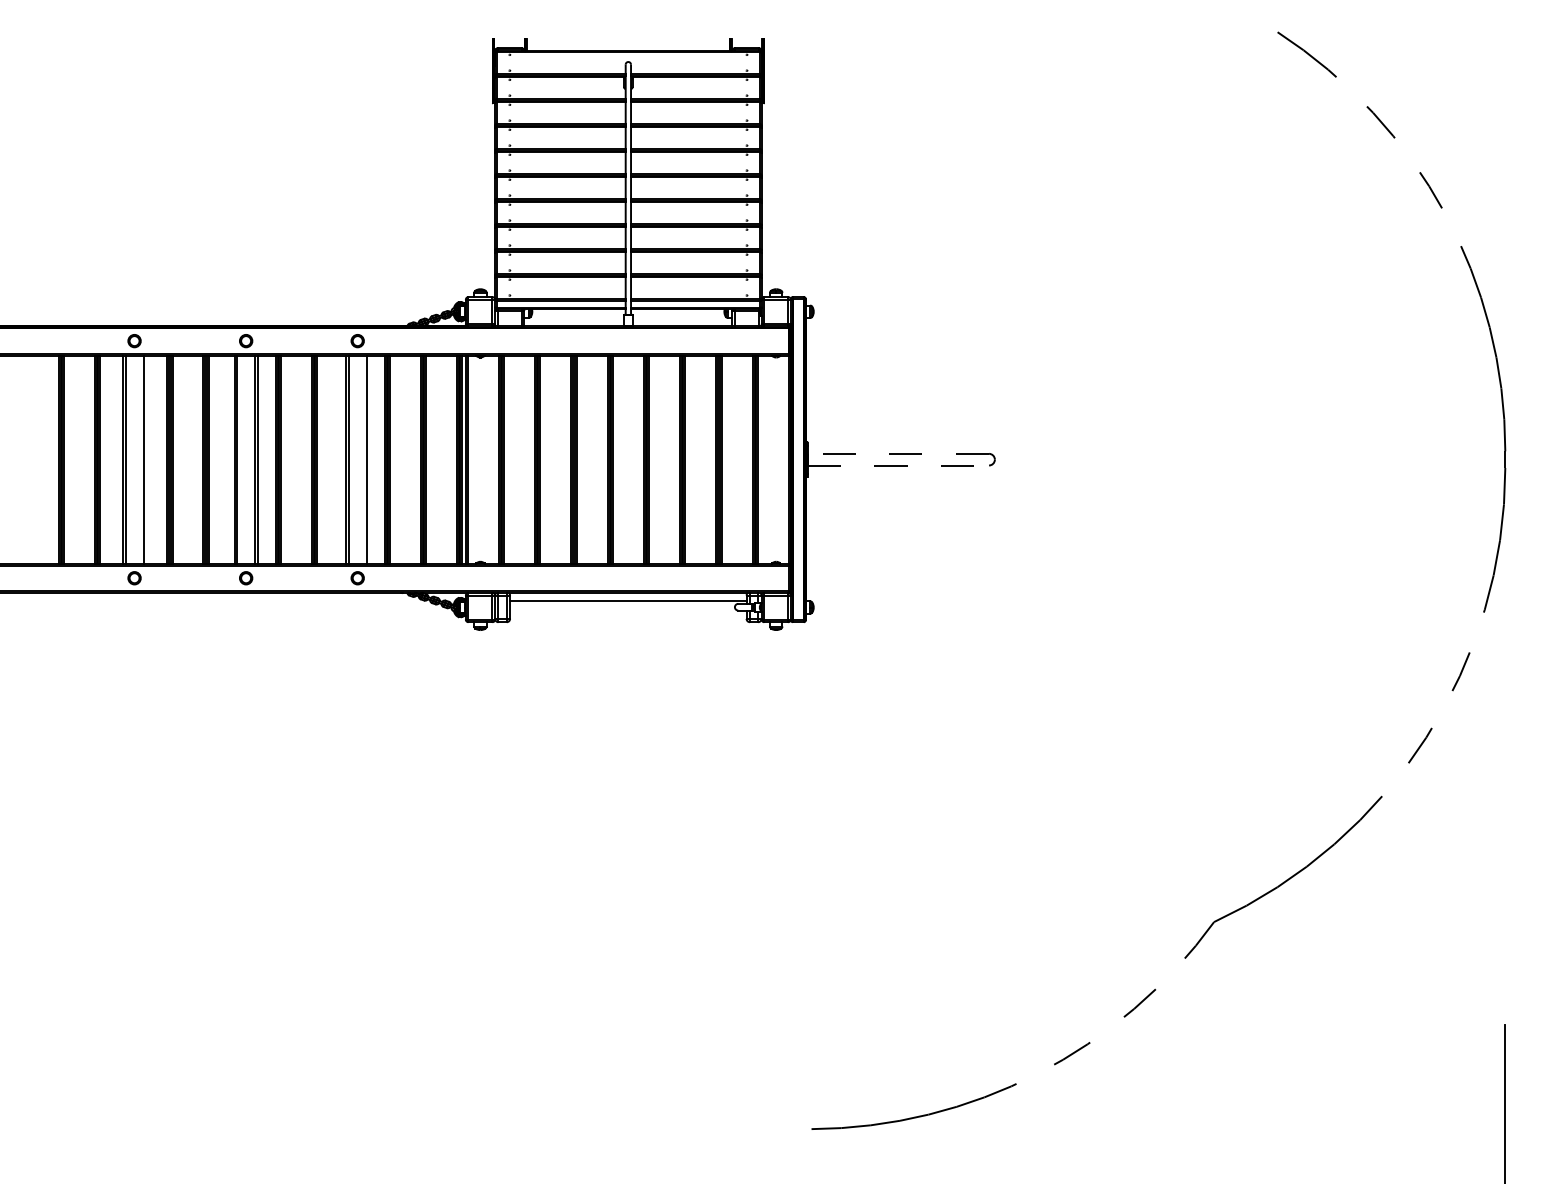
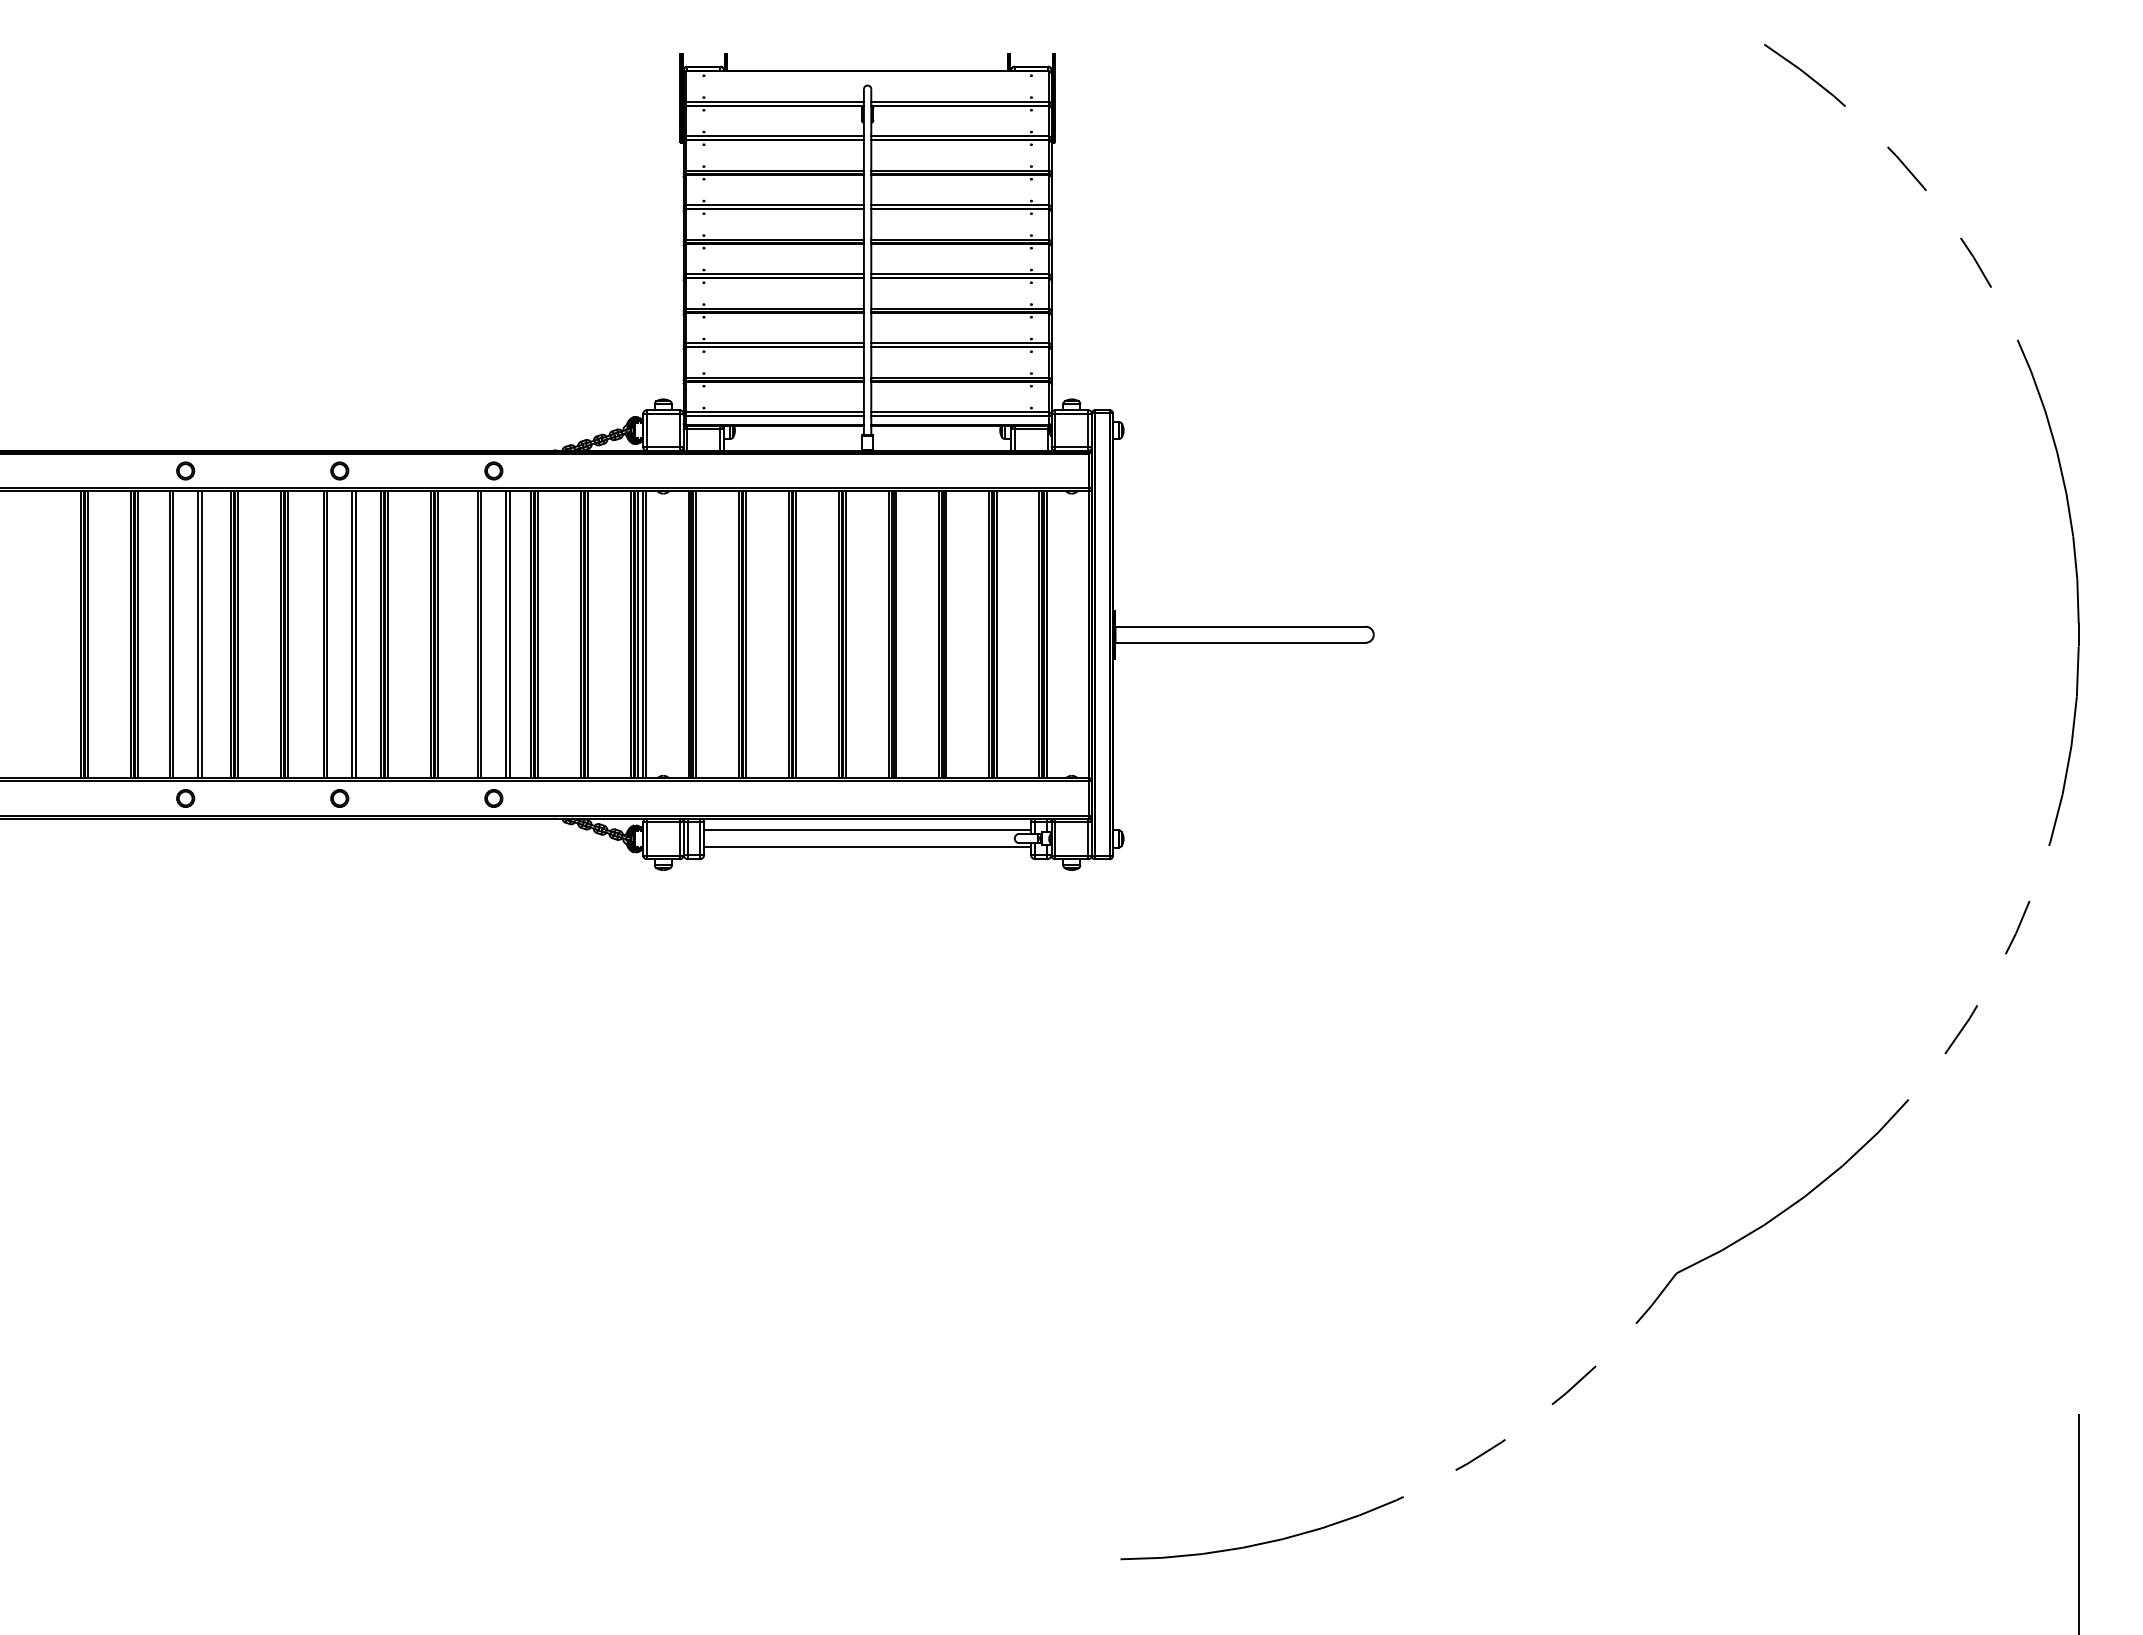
line: (898, 453) -> (1240, 626), dashed -> solid
line: (146, 459) -> (201, 634), added
line: (369, 459) -> (509, 634), added
line: (899, 465) -> (1241, 642), dashed -> solid
line: (628, 612) -> (867, 846), added

